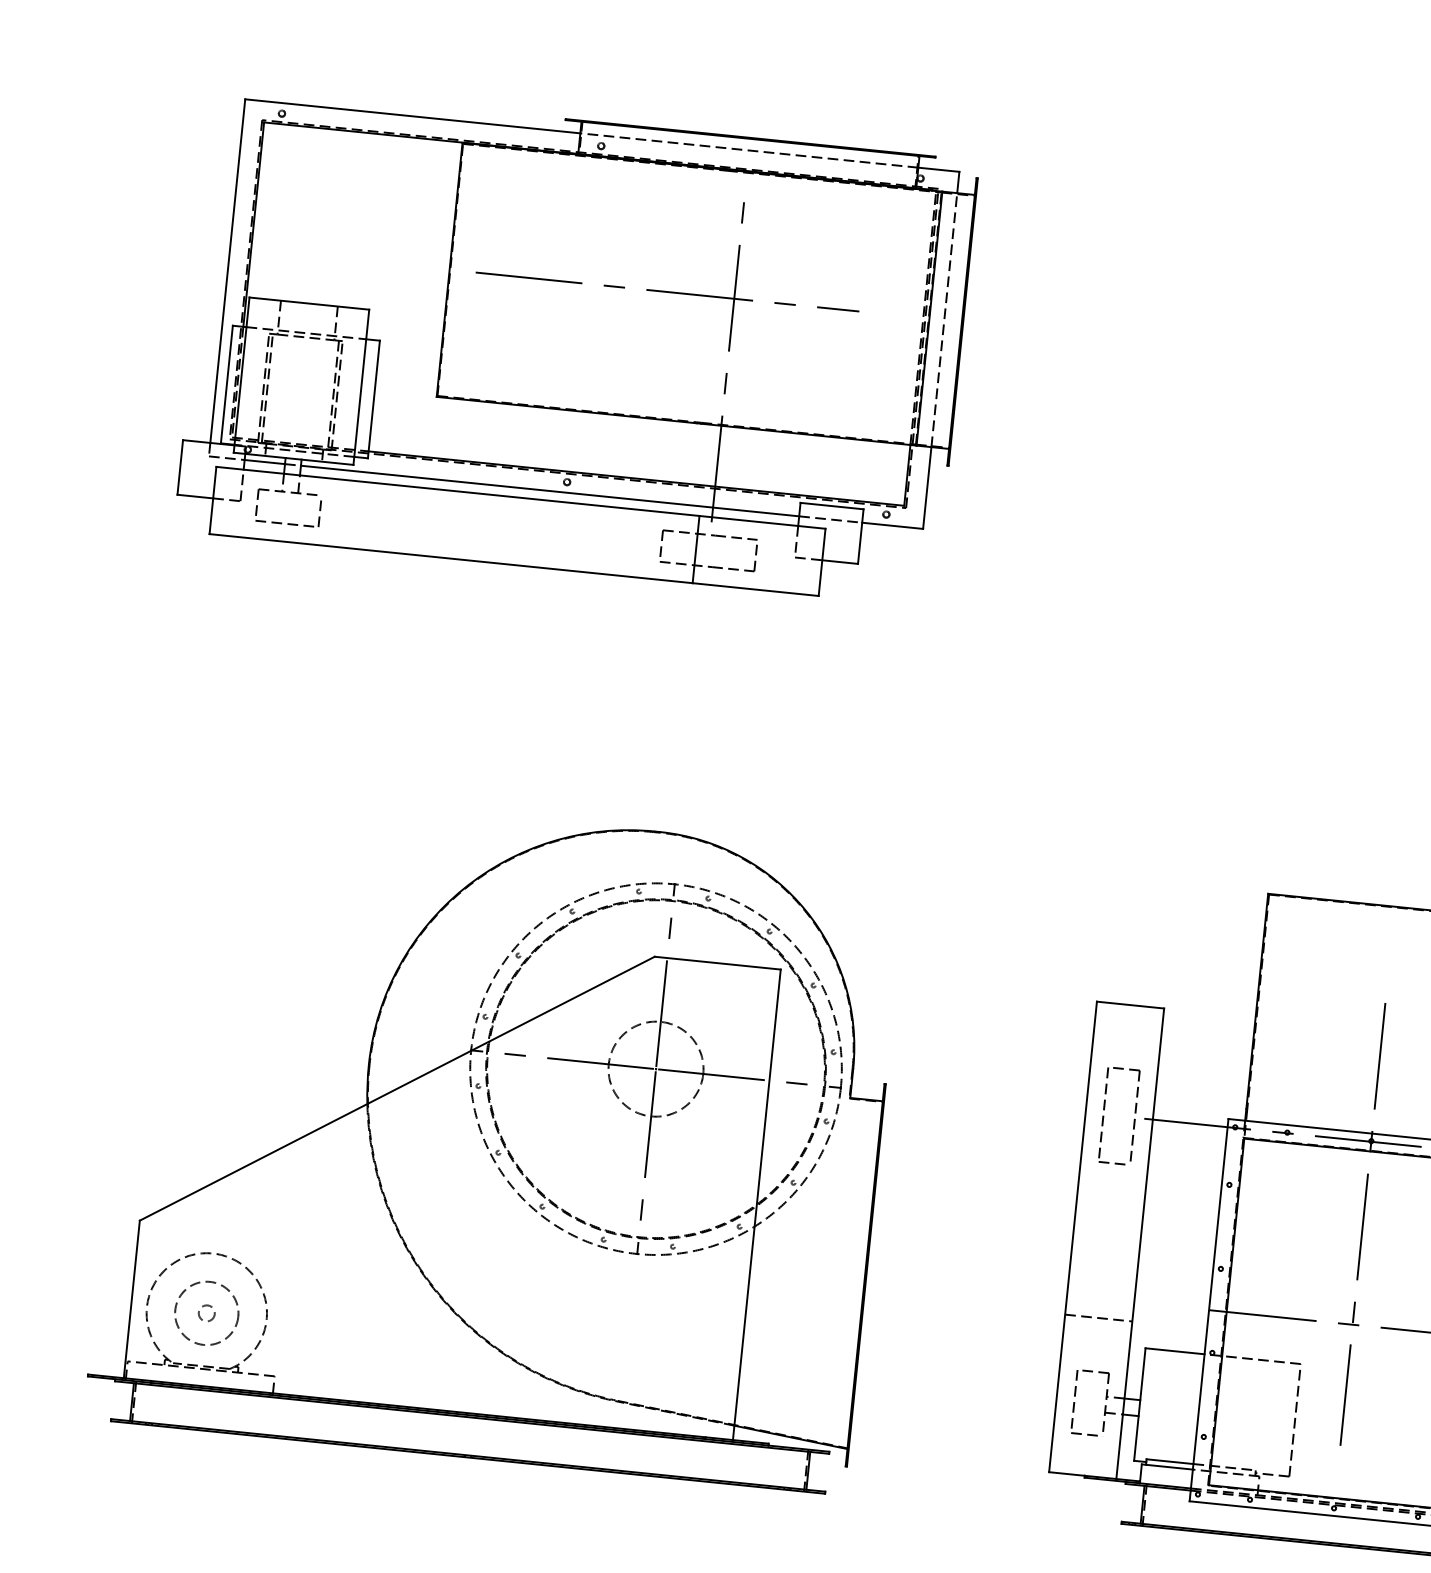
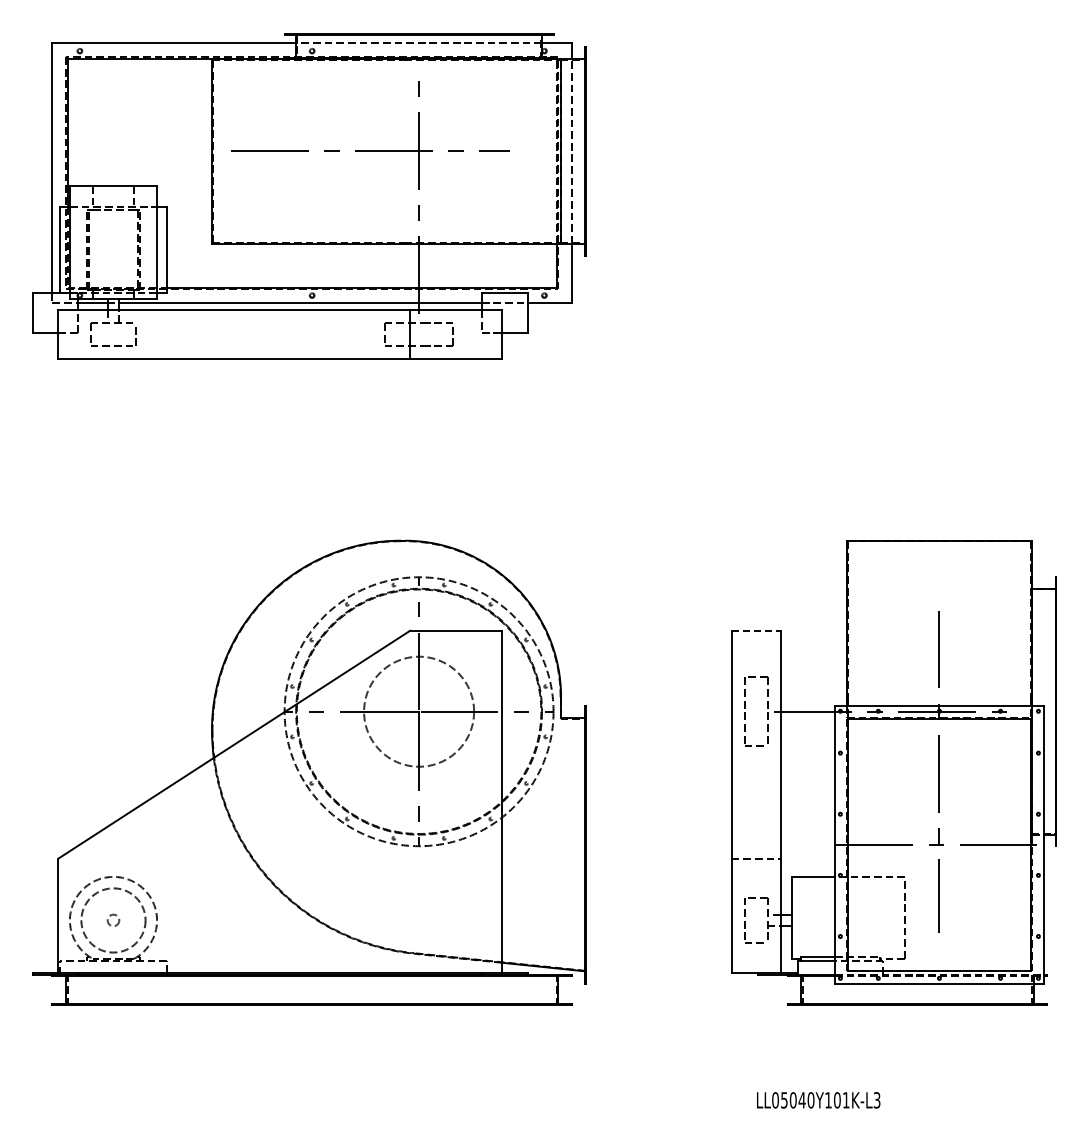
line: (1131, 1004) -> (756, 630), solid -> dashed
circle: (655, 1068) -> (418, 711), size x1.6
circle: (206, 1313) -> (113, 920), size x1.4

